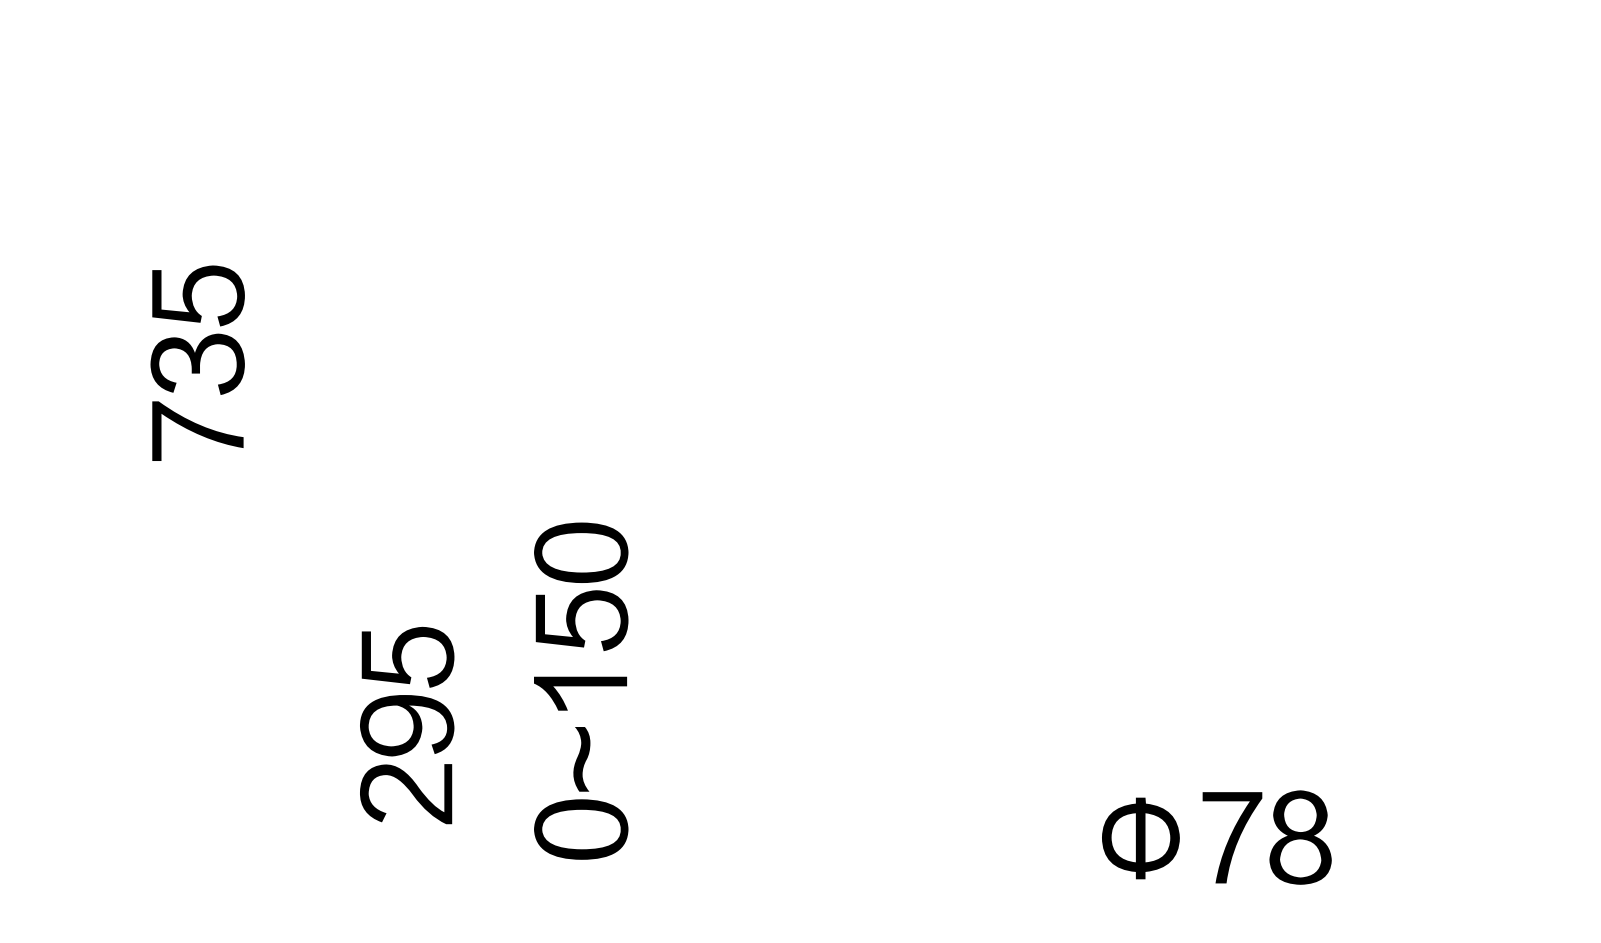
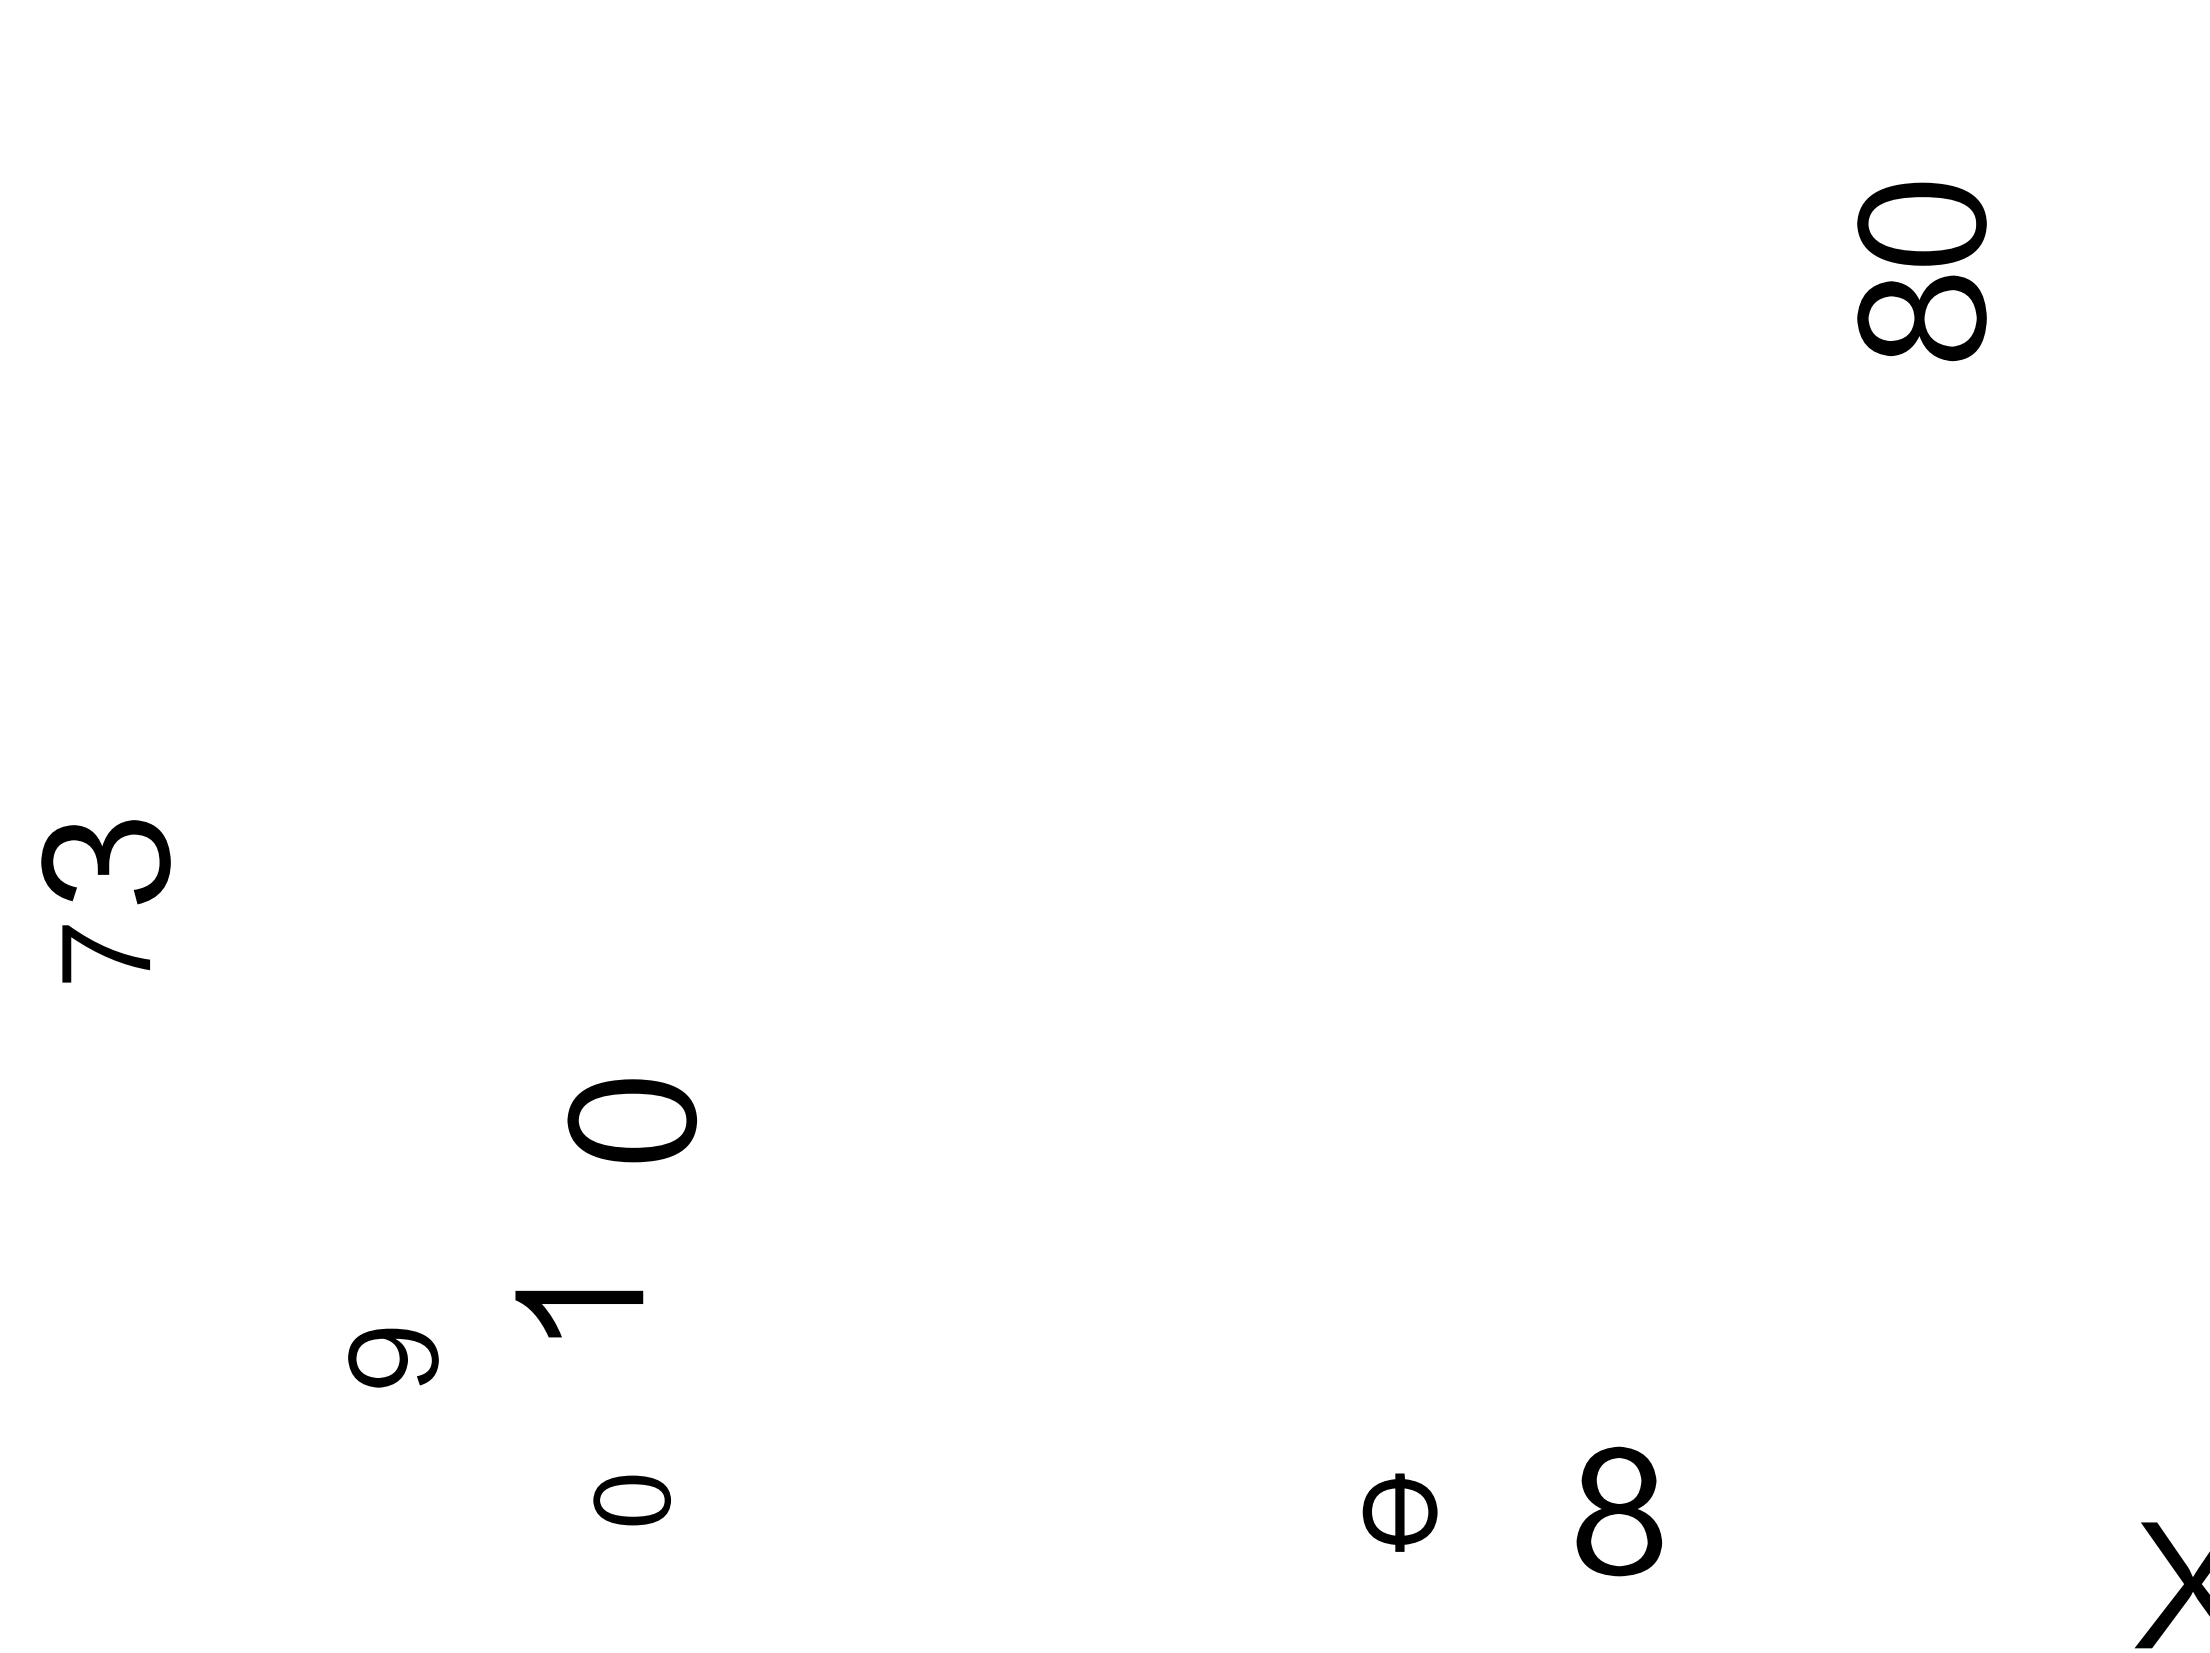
fill: (198, 296) -> (106, 768), removed
part: (197, 430) -> (105, 953), size x0.7
part: (575, 620) -> (624, 1213), removed
fill: (407, 657) -> (394, 1264), removed
part: (580, 685) -> (579, 1303), moved
part: (407, 726) -> (393, 1358), size x0.7
fill: (581, 758) -> (632, 1403), removed
fill: (405, 793) -> (391, 1451), removed
part: (580, 829) -> (631, 1500), size x0.6
part: (1232, 837) -> (1525, 1511), removed
part: (1140, 838) -> (1399, 1512), size x0.7

